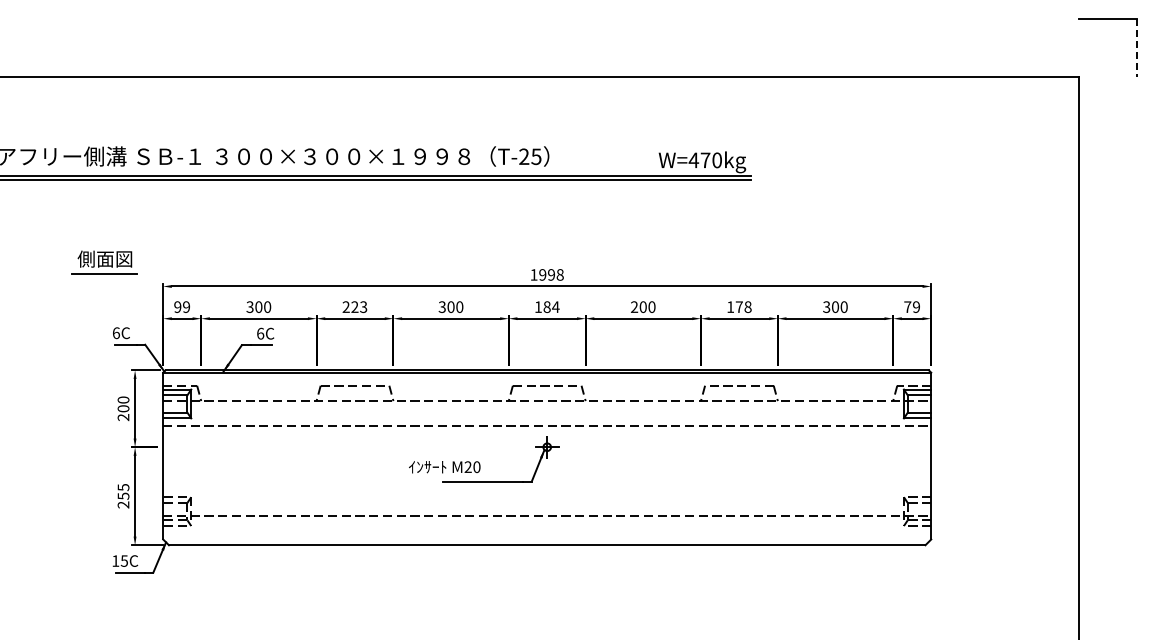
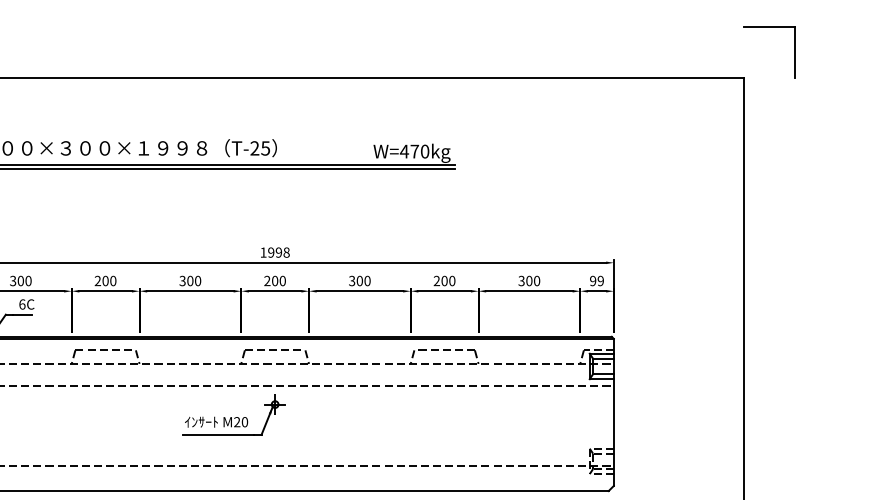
line: (1136, 48) -> (794, 52), dashed -> solid
text: (359, 306) -> (109, 280), 223 -> 200
text: (546, 306) -> (274, 280), 184 -> 200
text: (634, 307) -> (352, 281), 200 -> 300
text: (739, 307) -> (444, 281), 178 -> 200
text: (907, 307) -> (592, 281), 79 -> 99
text: (444, 467) -> (216, 422), moved

